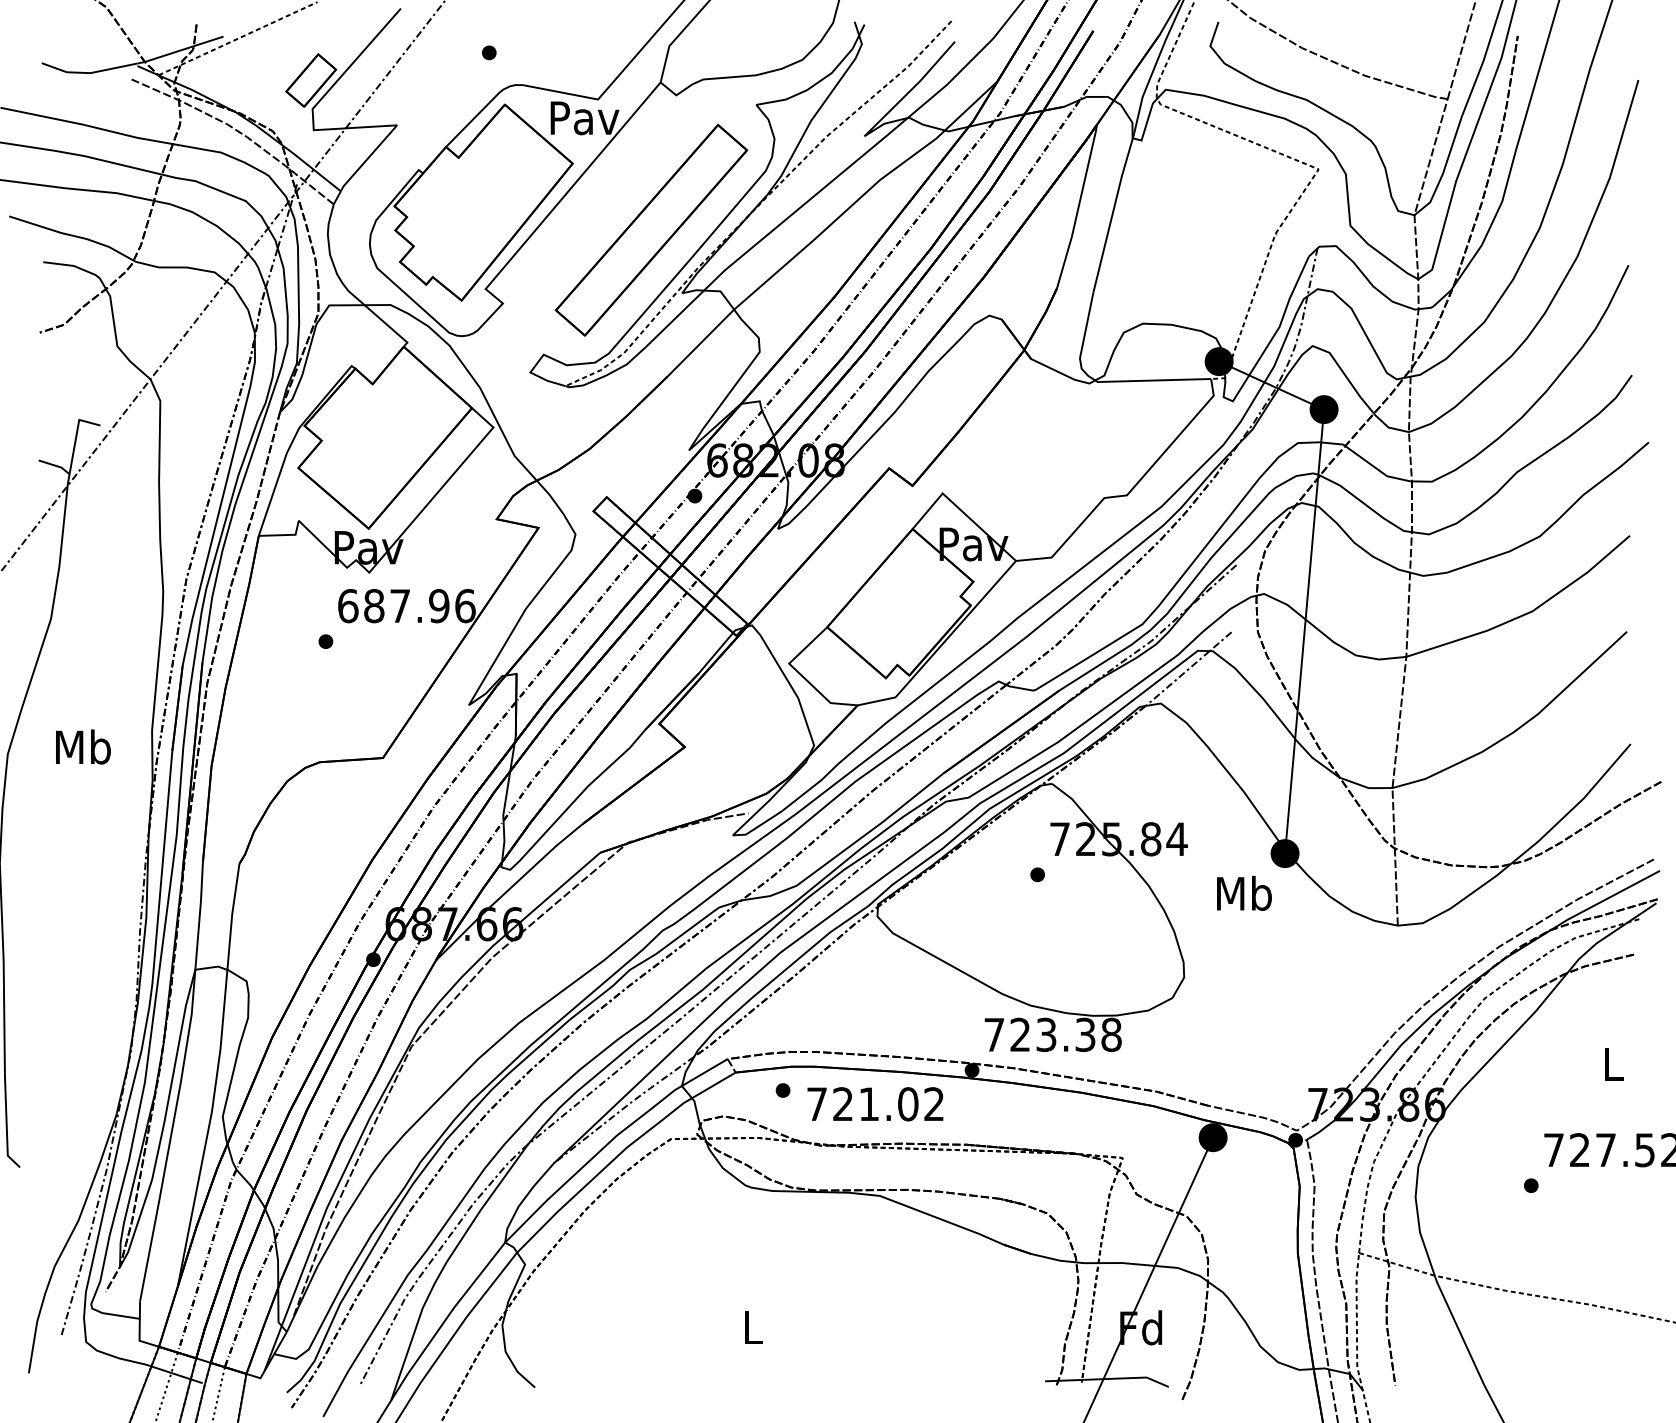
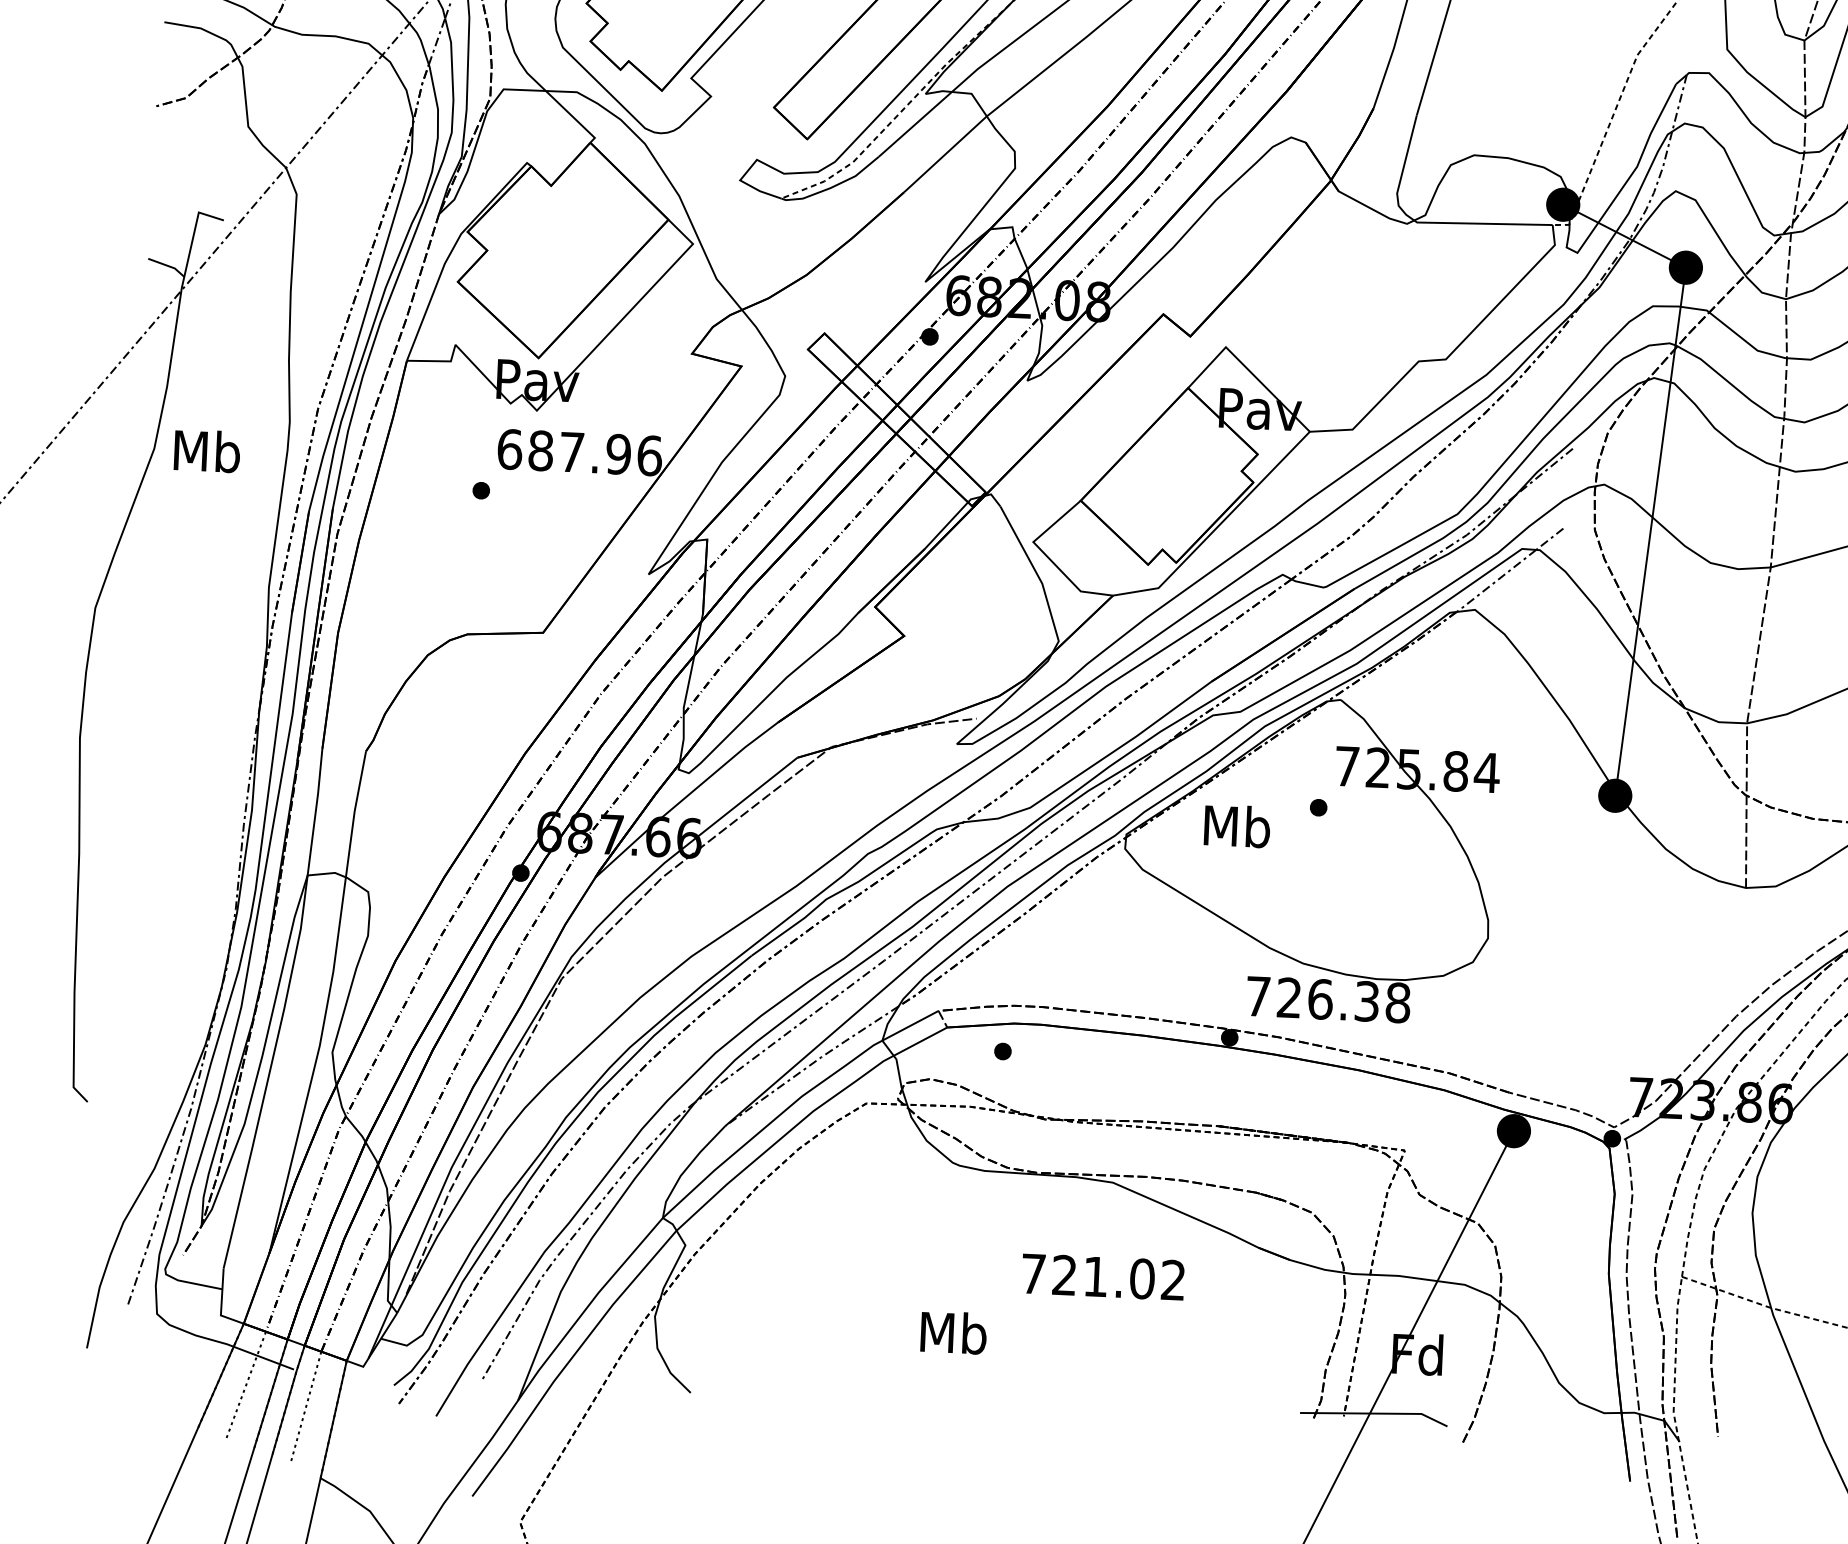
text: (83, 746) -> (207, 450), moved
text: (1244, 892) -> (1237, 825), moved
text: (1046, 1034) -> (1320, 998), 723.38 -> 726.38
text: (875, 1104) -> (1103, 1277), moved
text: (752, 1326) -> (953, 1331), L -> Mb

